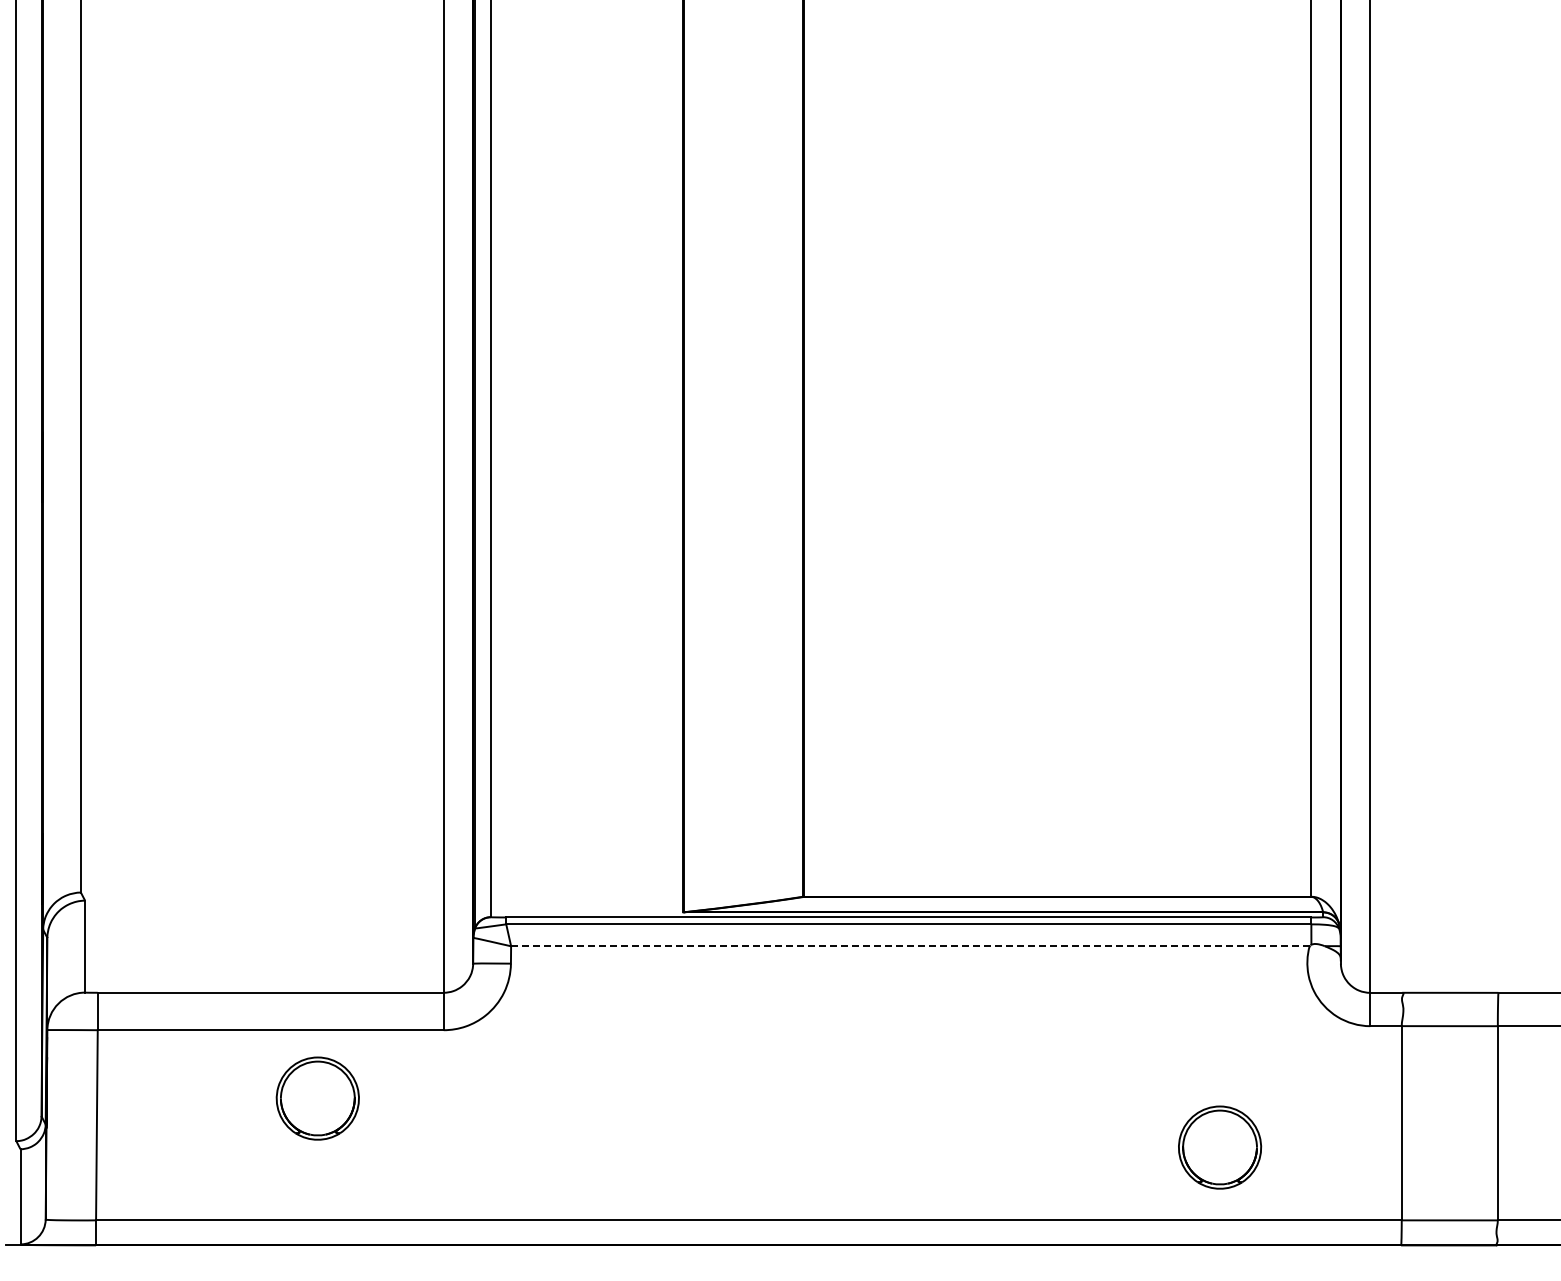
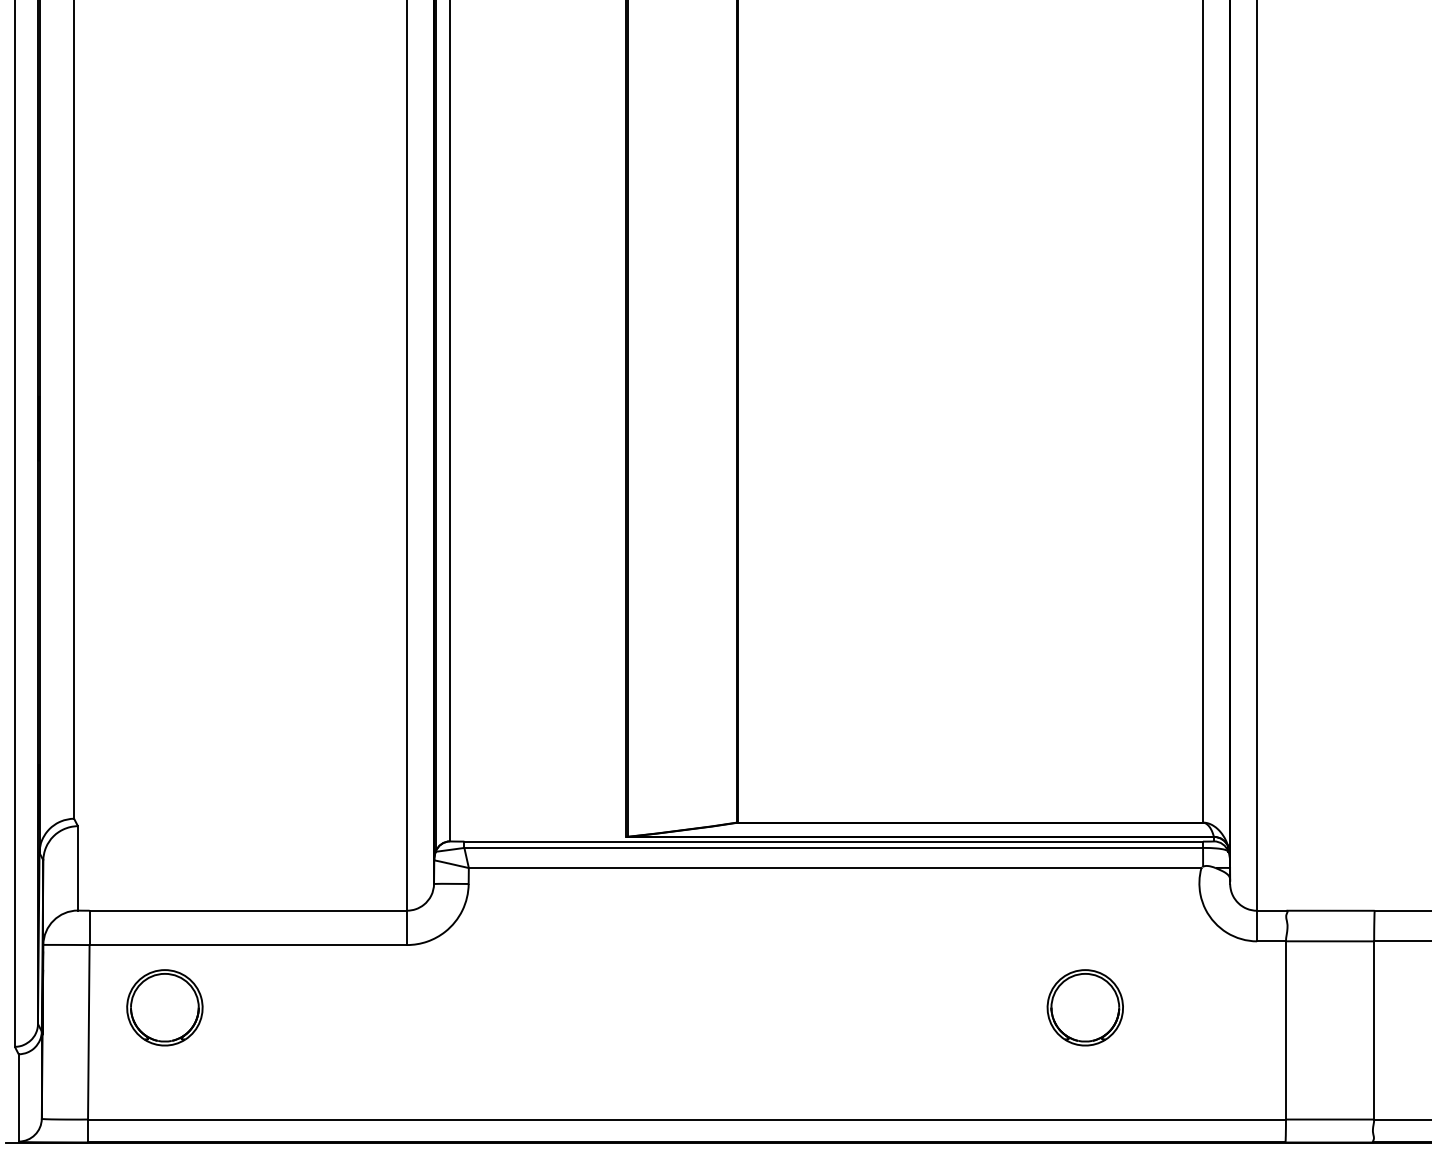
line: (910, 946) -> (835, 868), dashed -> solid
part: (317, 1098) -> (164, 1007), moved
part: (1220, 1147) -> (1085, 1007), moved

